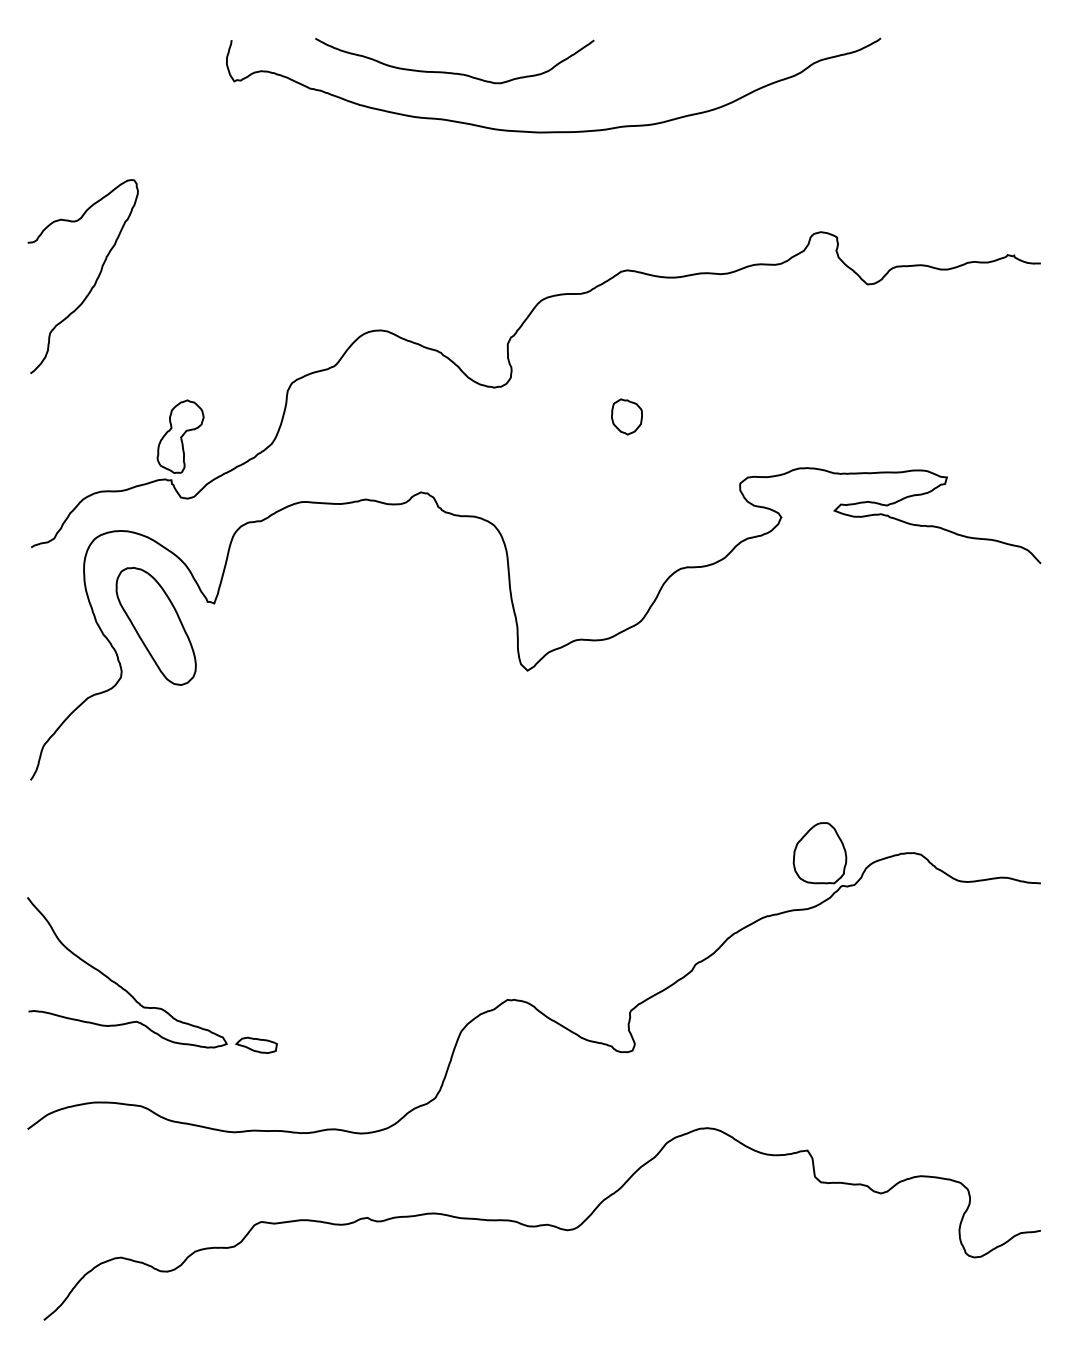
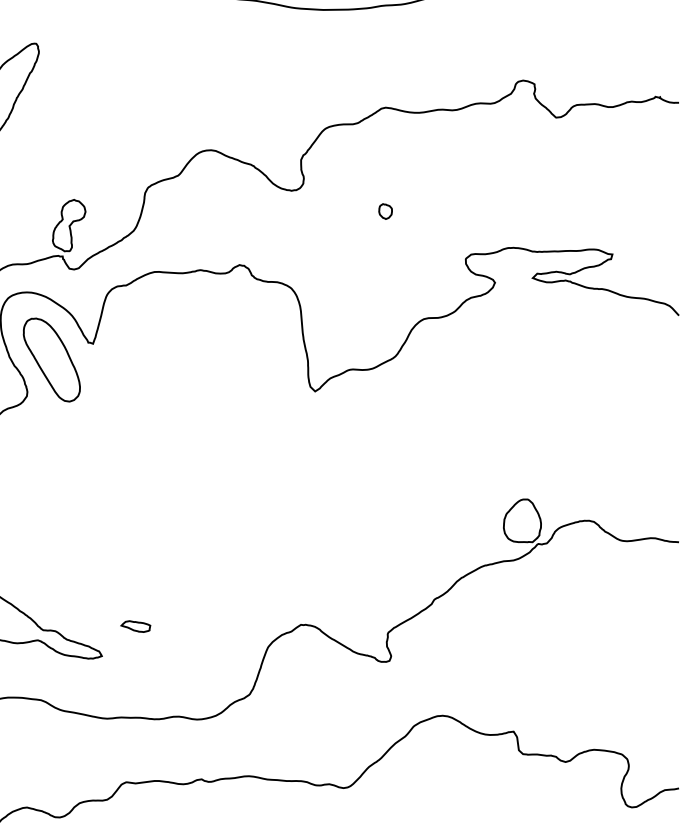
part: (626, 416) -> (385, 211), size x0.6
part: (256, 1044) -> (135, 625), moved

